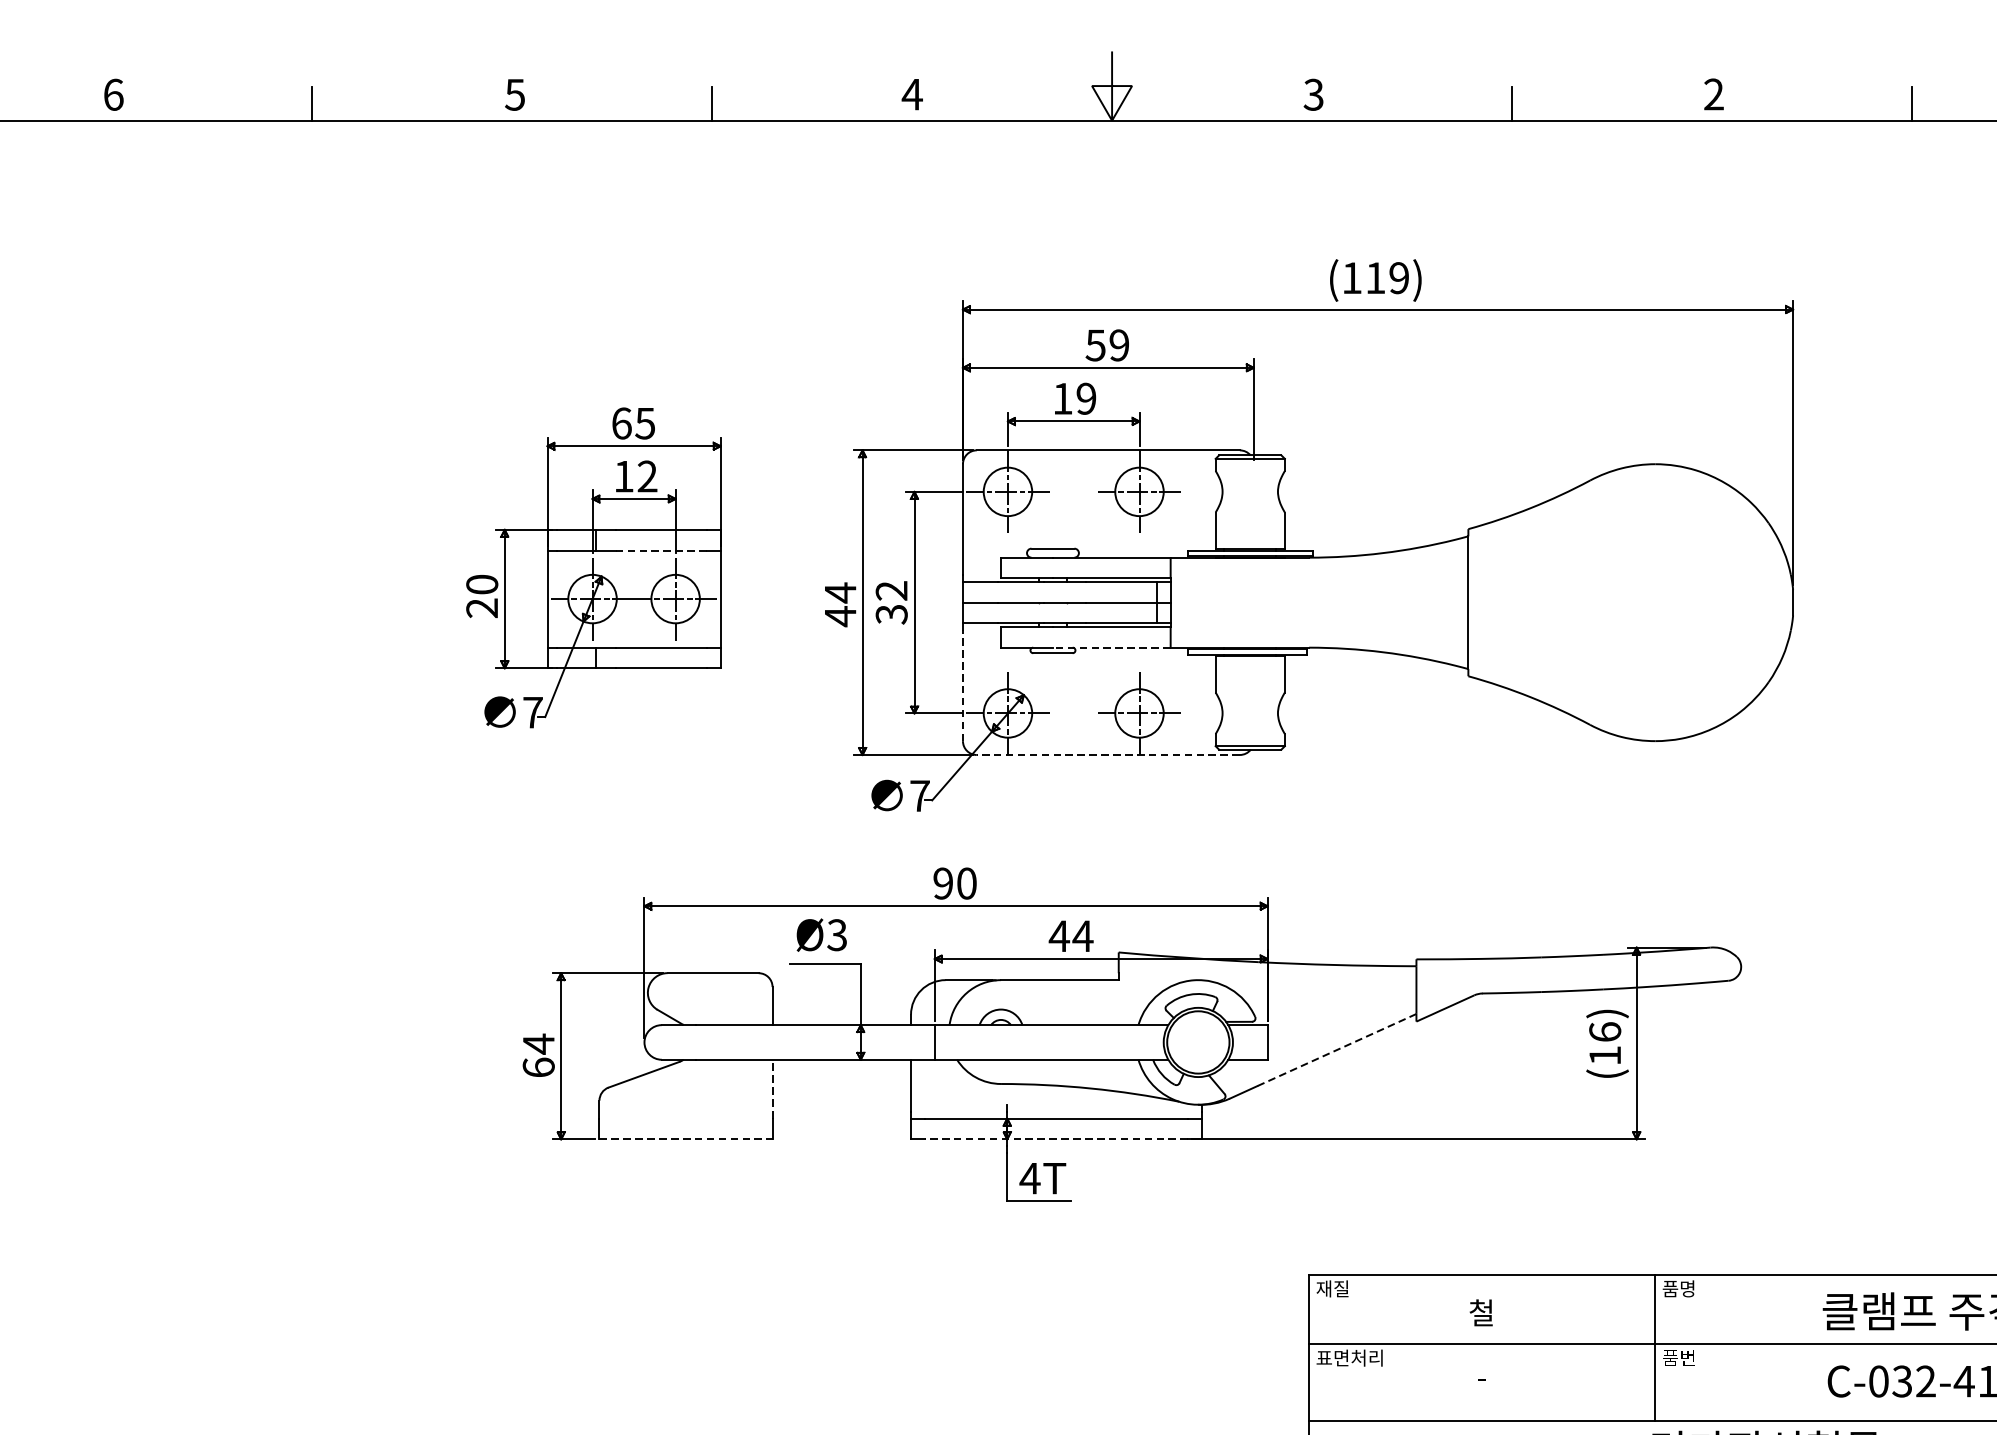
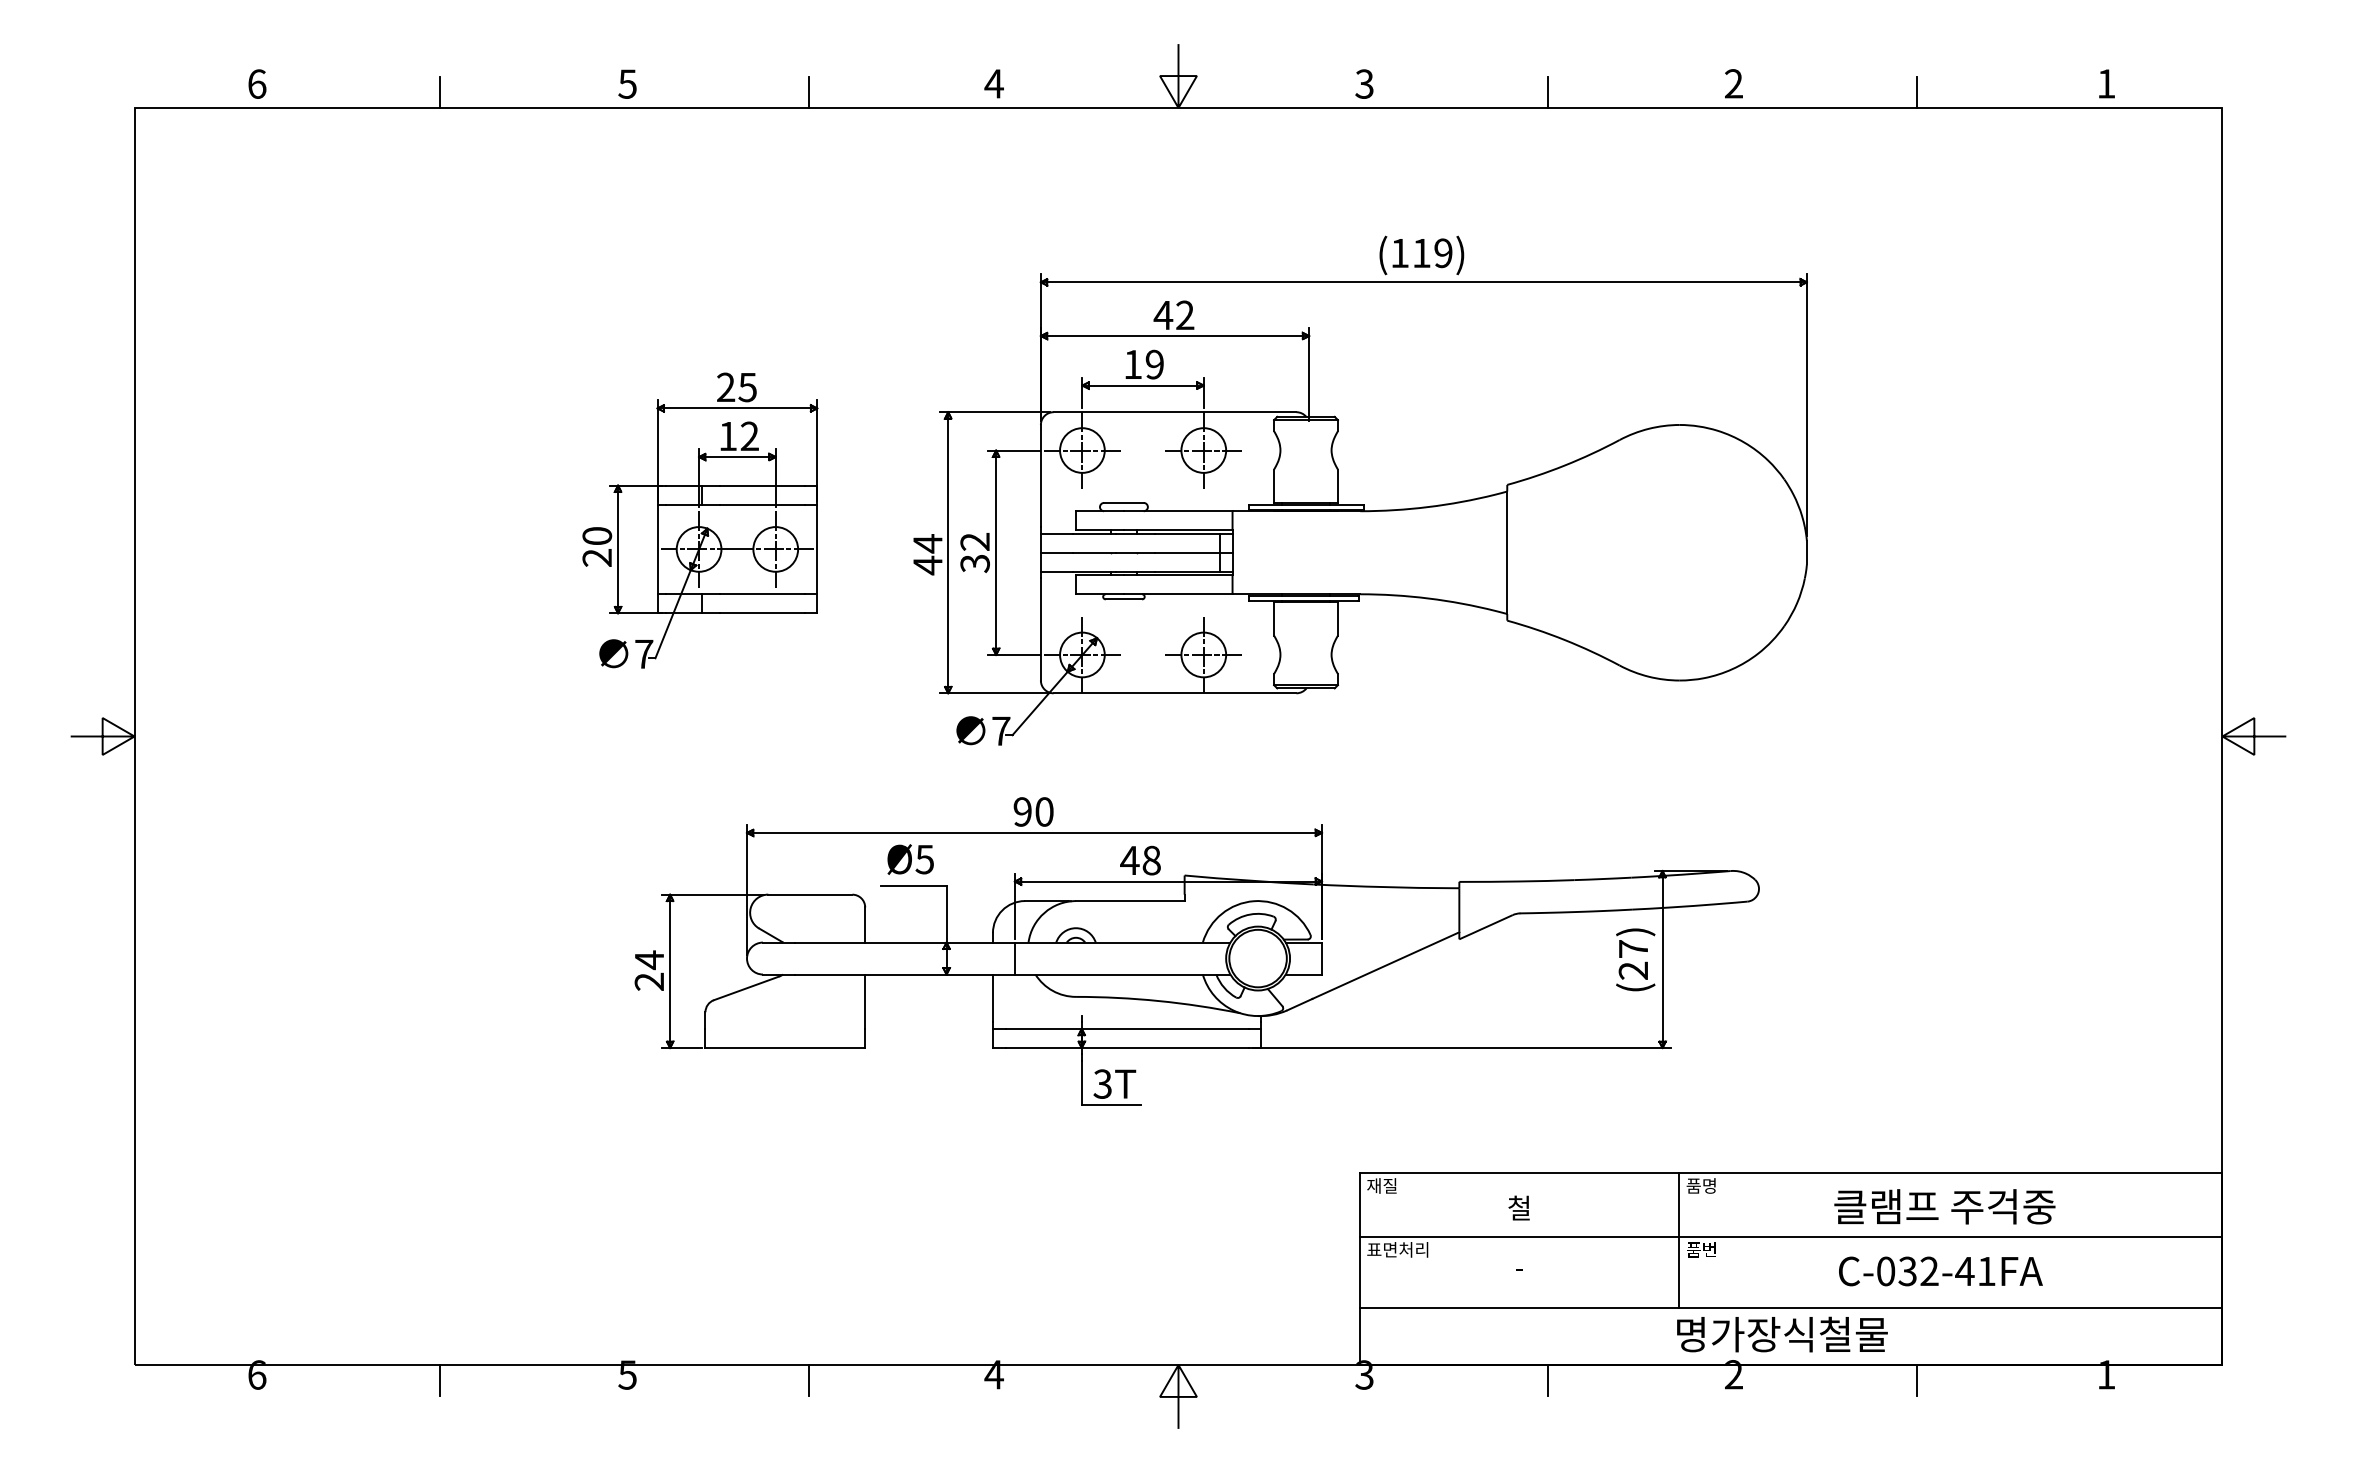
text: (1106, 345) -> (1173, 315), 59 -> 42
text: (622, 423) -> (726, 387), 65 -> 25
line: (661, 550) -> (762, 504), dashed -> solid
line: (1111, 647) -> (1177, 594), dashed -> solid
line: (962, 684) -> (1040, 628), dashed -> solid
line: (1107, 755) -> (1174, 693), dashed -> solid
text: (836, 934) -> (924, 858), Ø3 -> Ø5
text: (1082, 936) -> (1151, 860), 44 -> 48
text: (1605, 1043) -> (1633, 959), (16) -> (27)
line: (1336, 1049) -> (1385, 965), dashed -> solid
text: (538, 1067) -> (649, 981), 64 -> 24
line: (772, 1088) -> (865, 1001), dashed -> solid
line: (686, 1139) -> (785, 1048), dashed -> solid
line: (1055, 1139) -> (1126, 1048), dashed -> solid
text: (1029, 1177) -> (1102, 1083), 4T -> 3T

